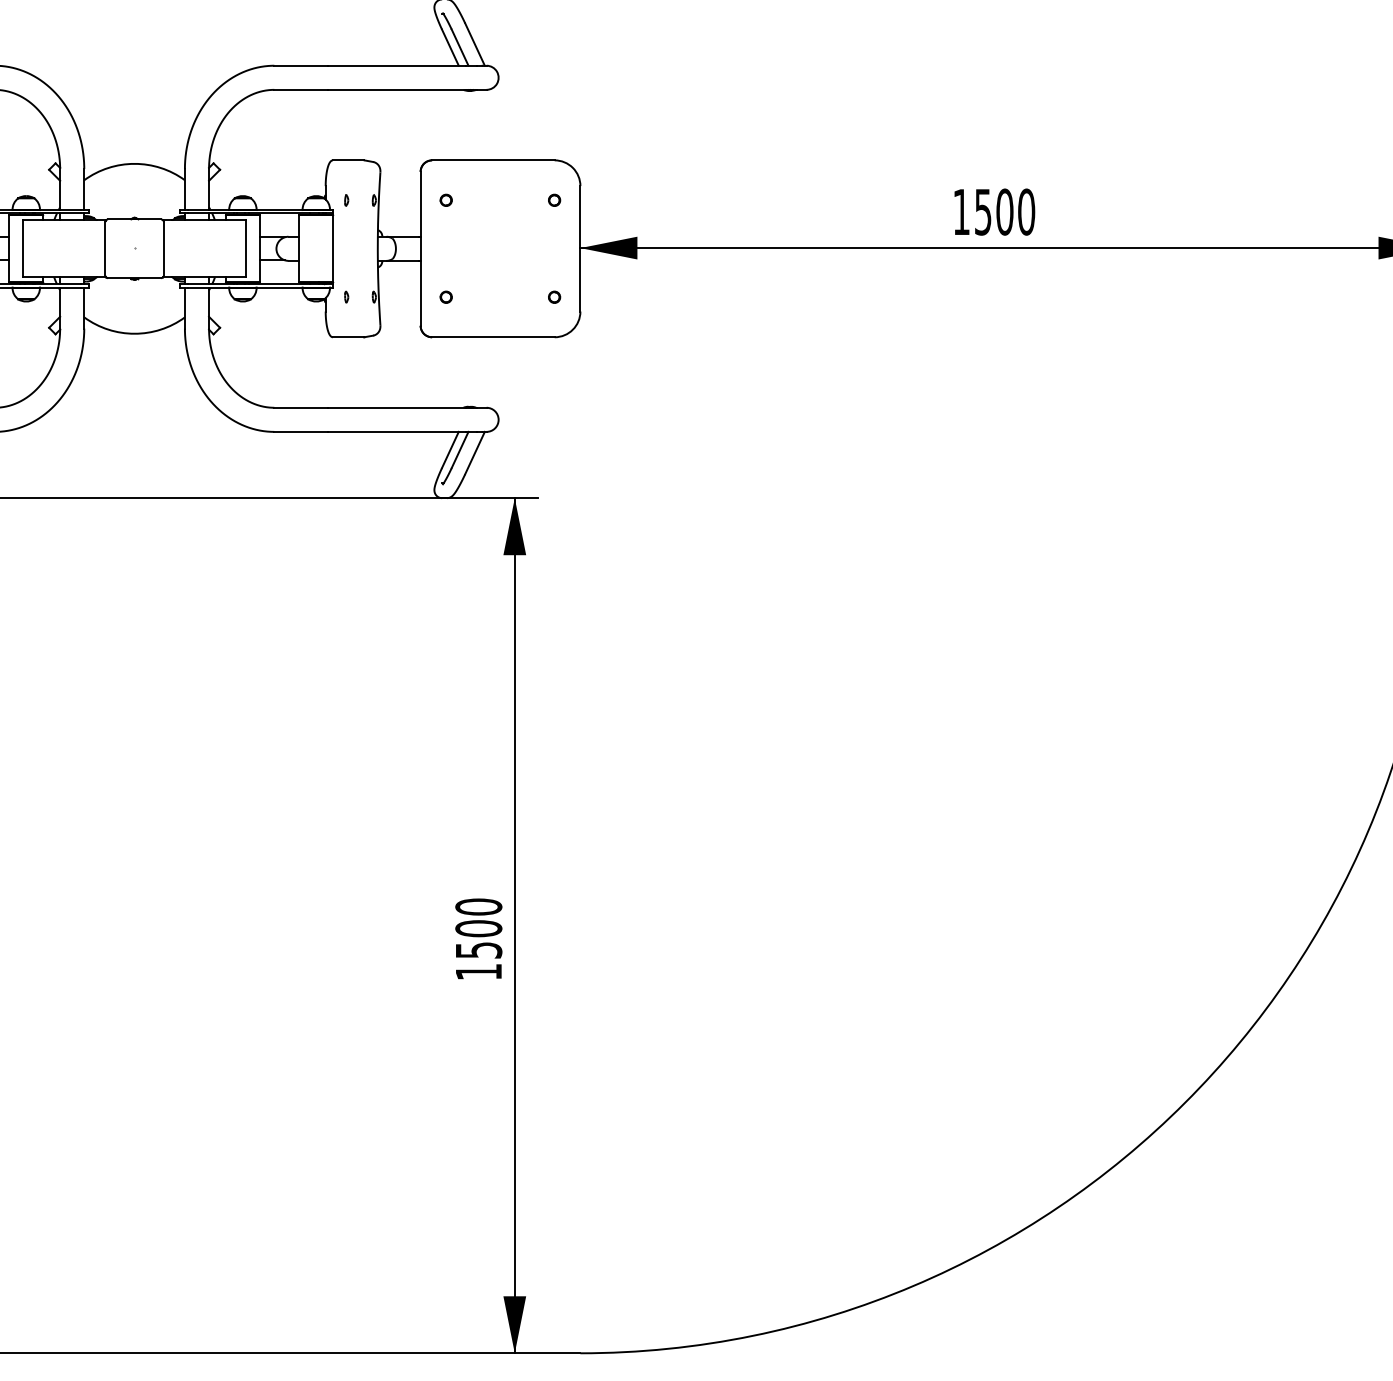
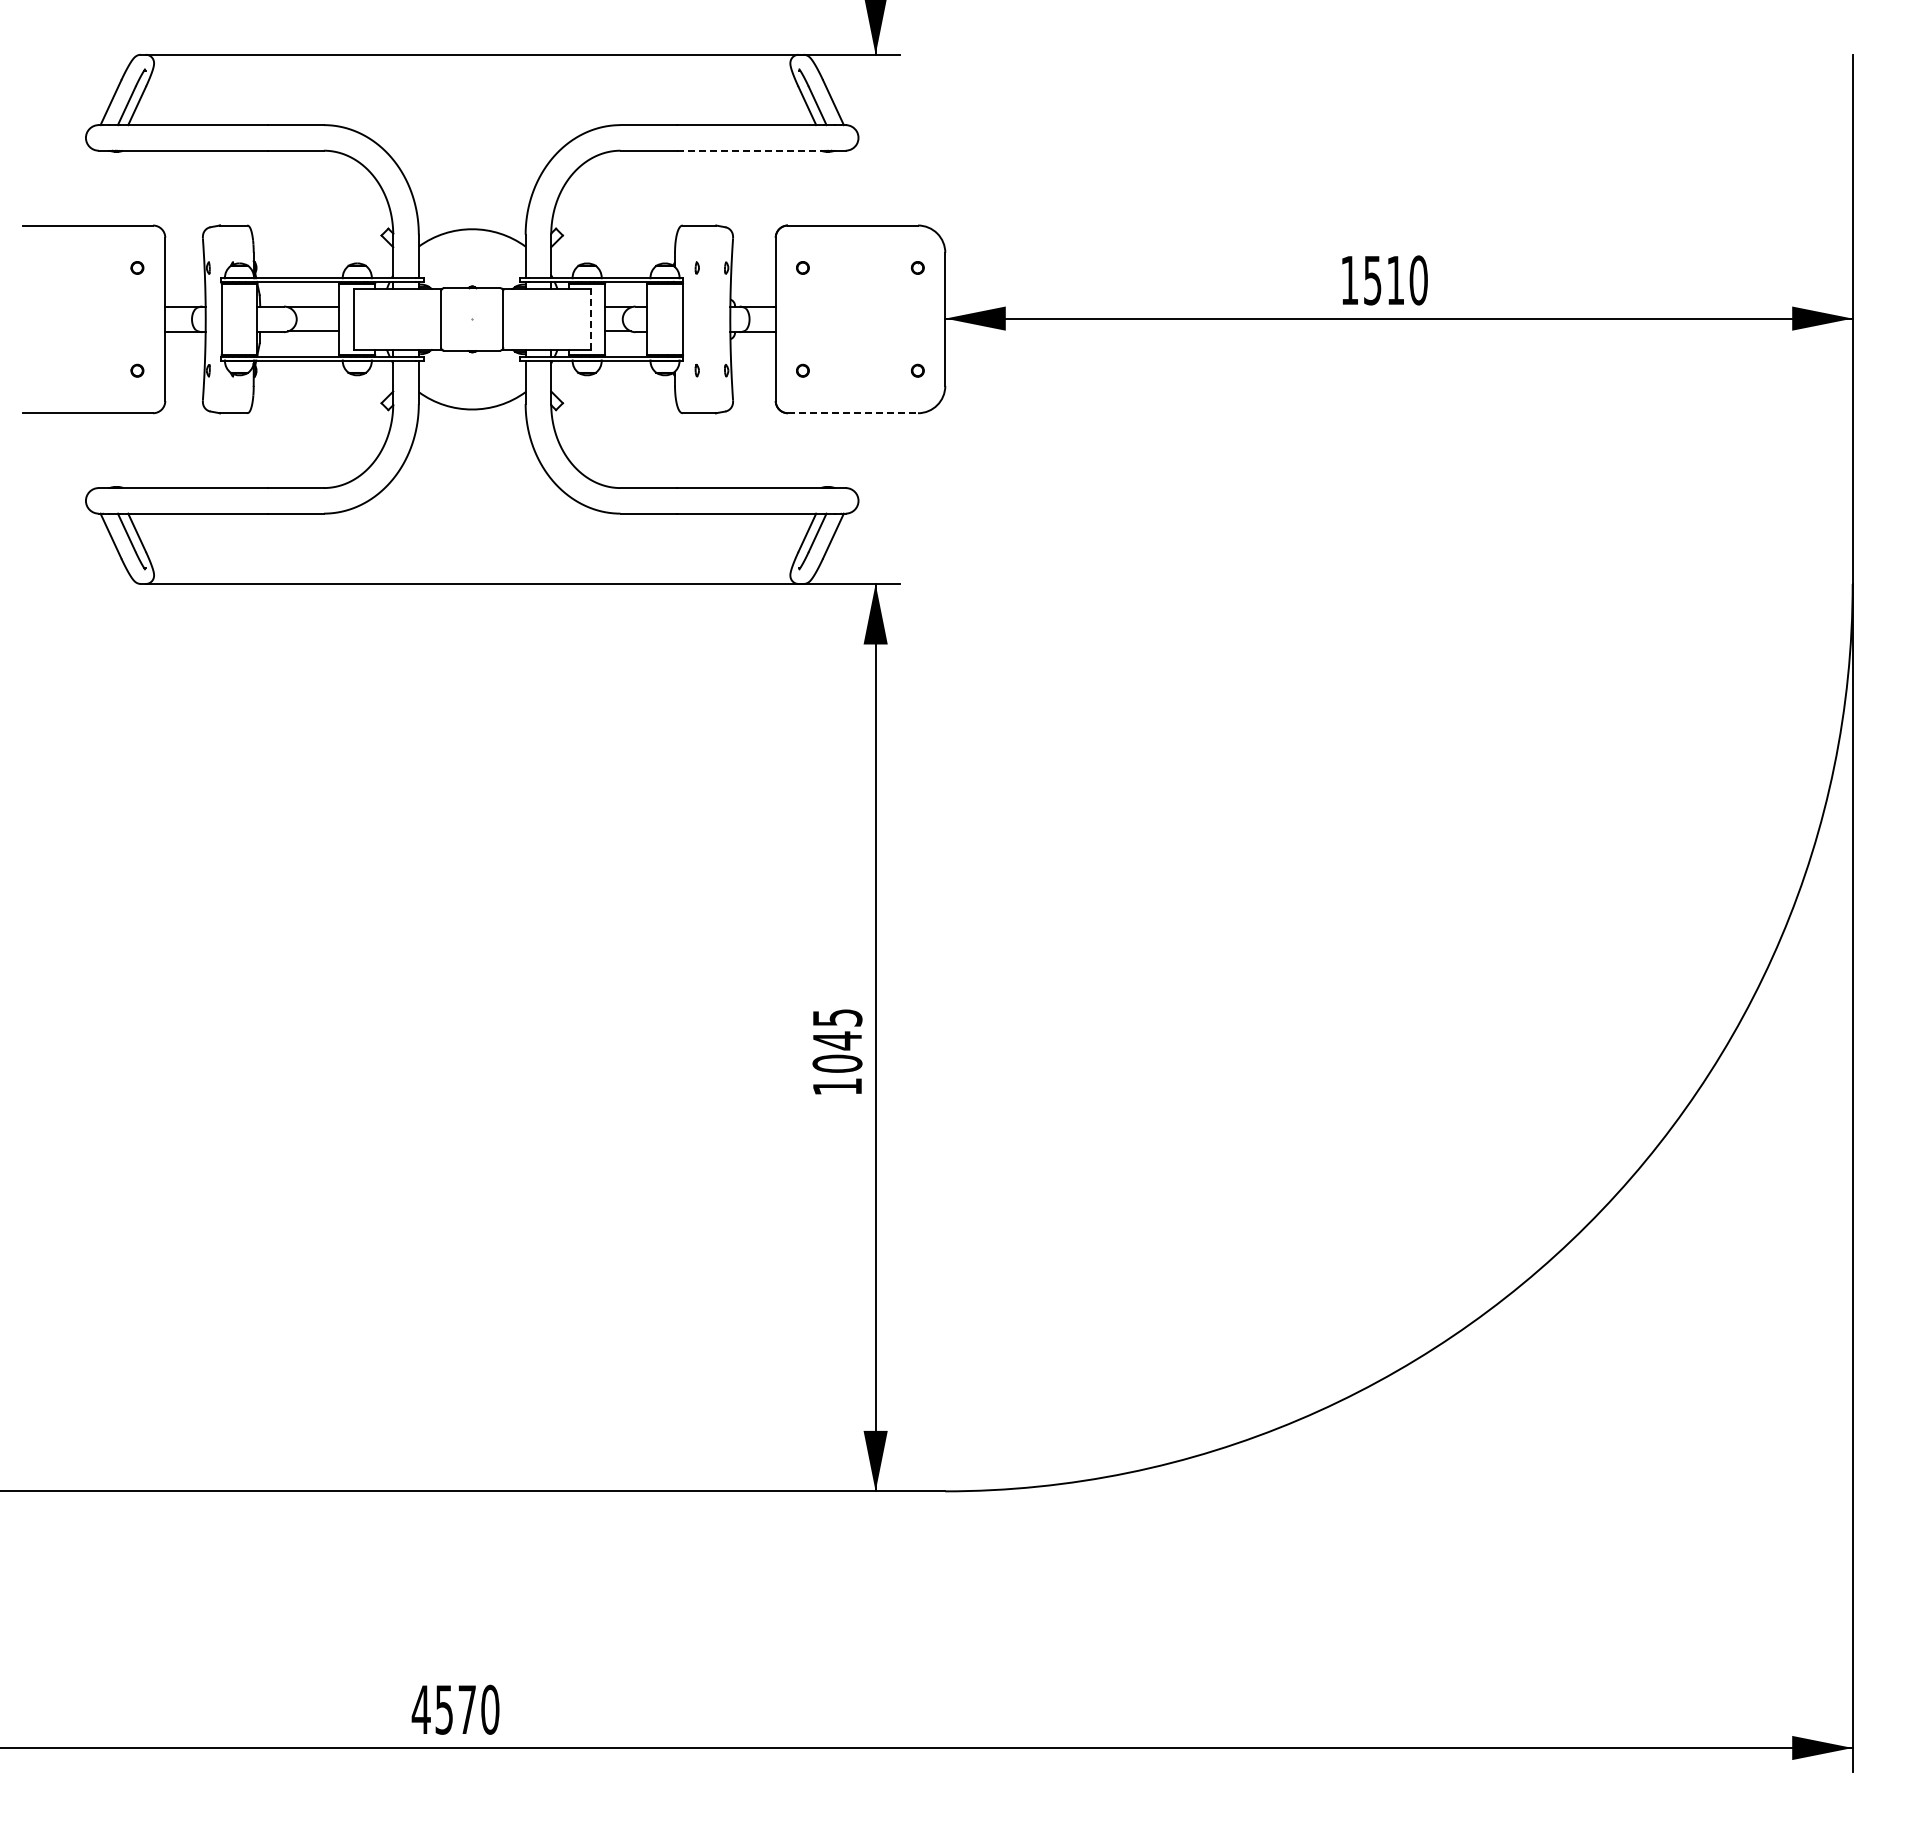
line: (396, 89) -> (750, 150), solid -> dashed
text: (1004, 212) -> (1395, 280), 1500 -> 1510
line: (246, 247) -> (590, 318), solid -> dashed
line: (493, 337) -> (853, 413), solid -> dashed
text: (478, 928) -> (837, 1040), 1500 -> 1045

